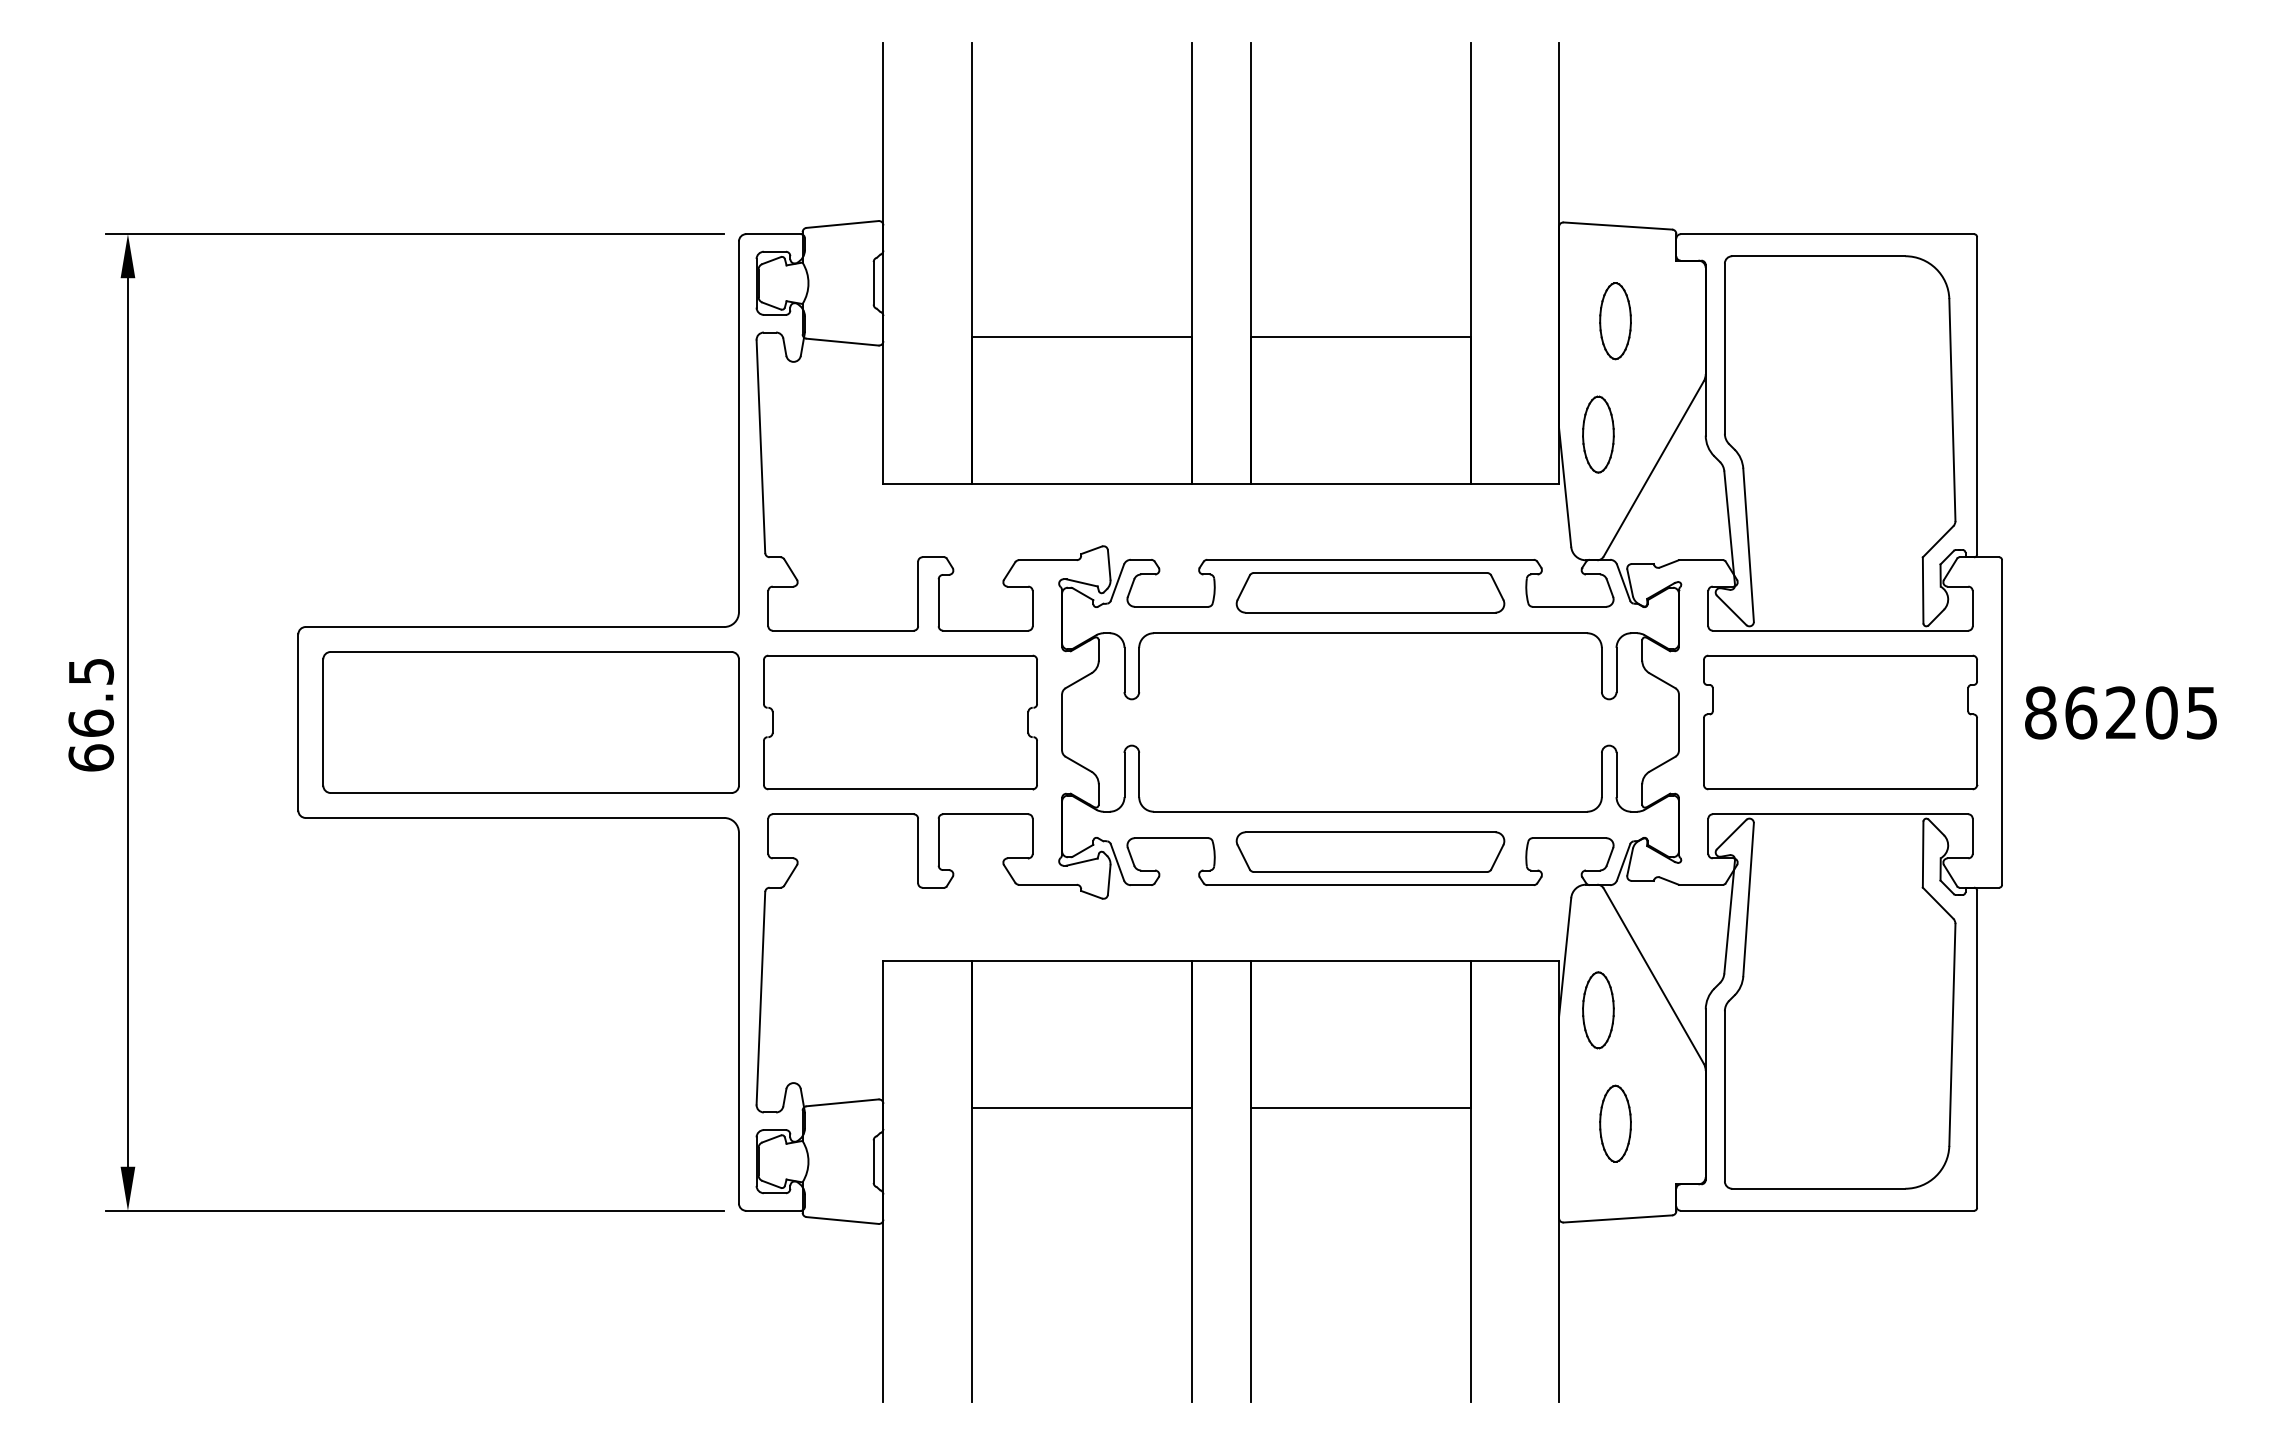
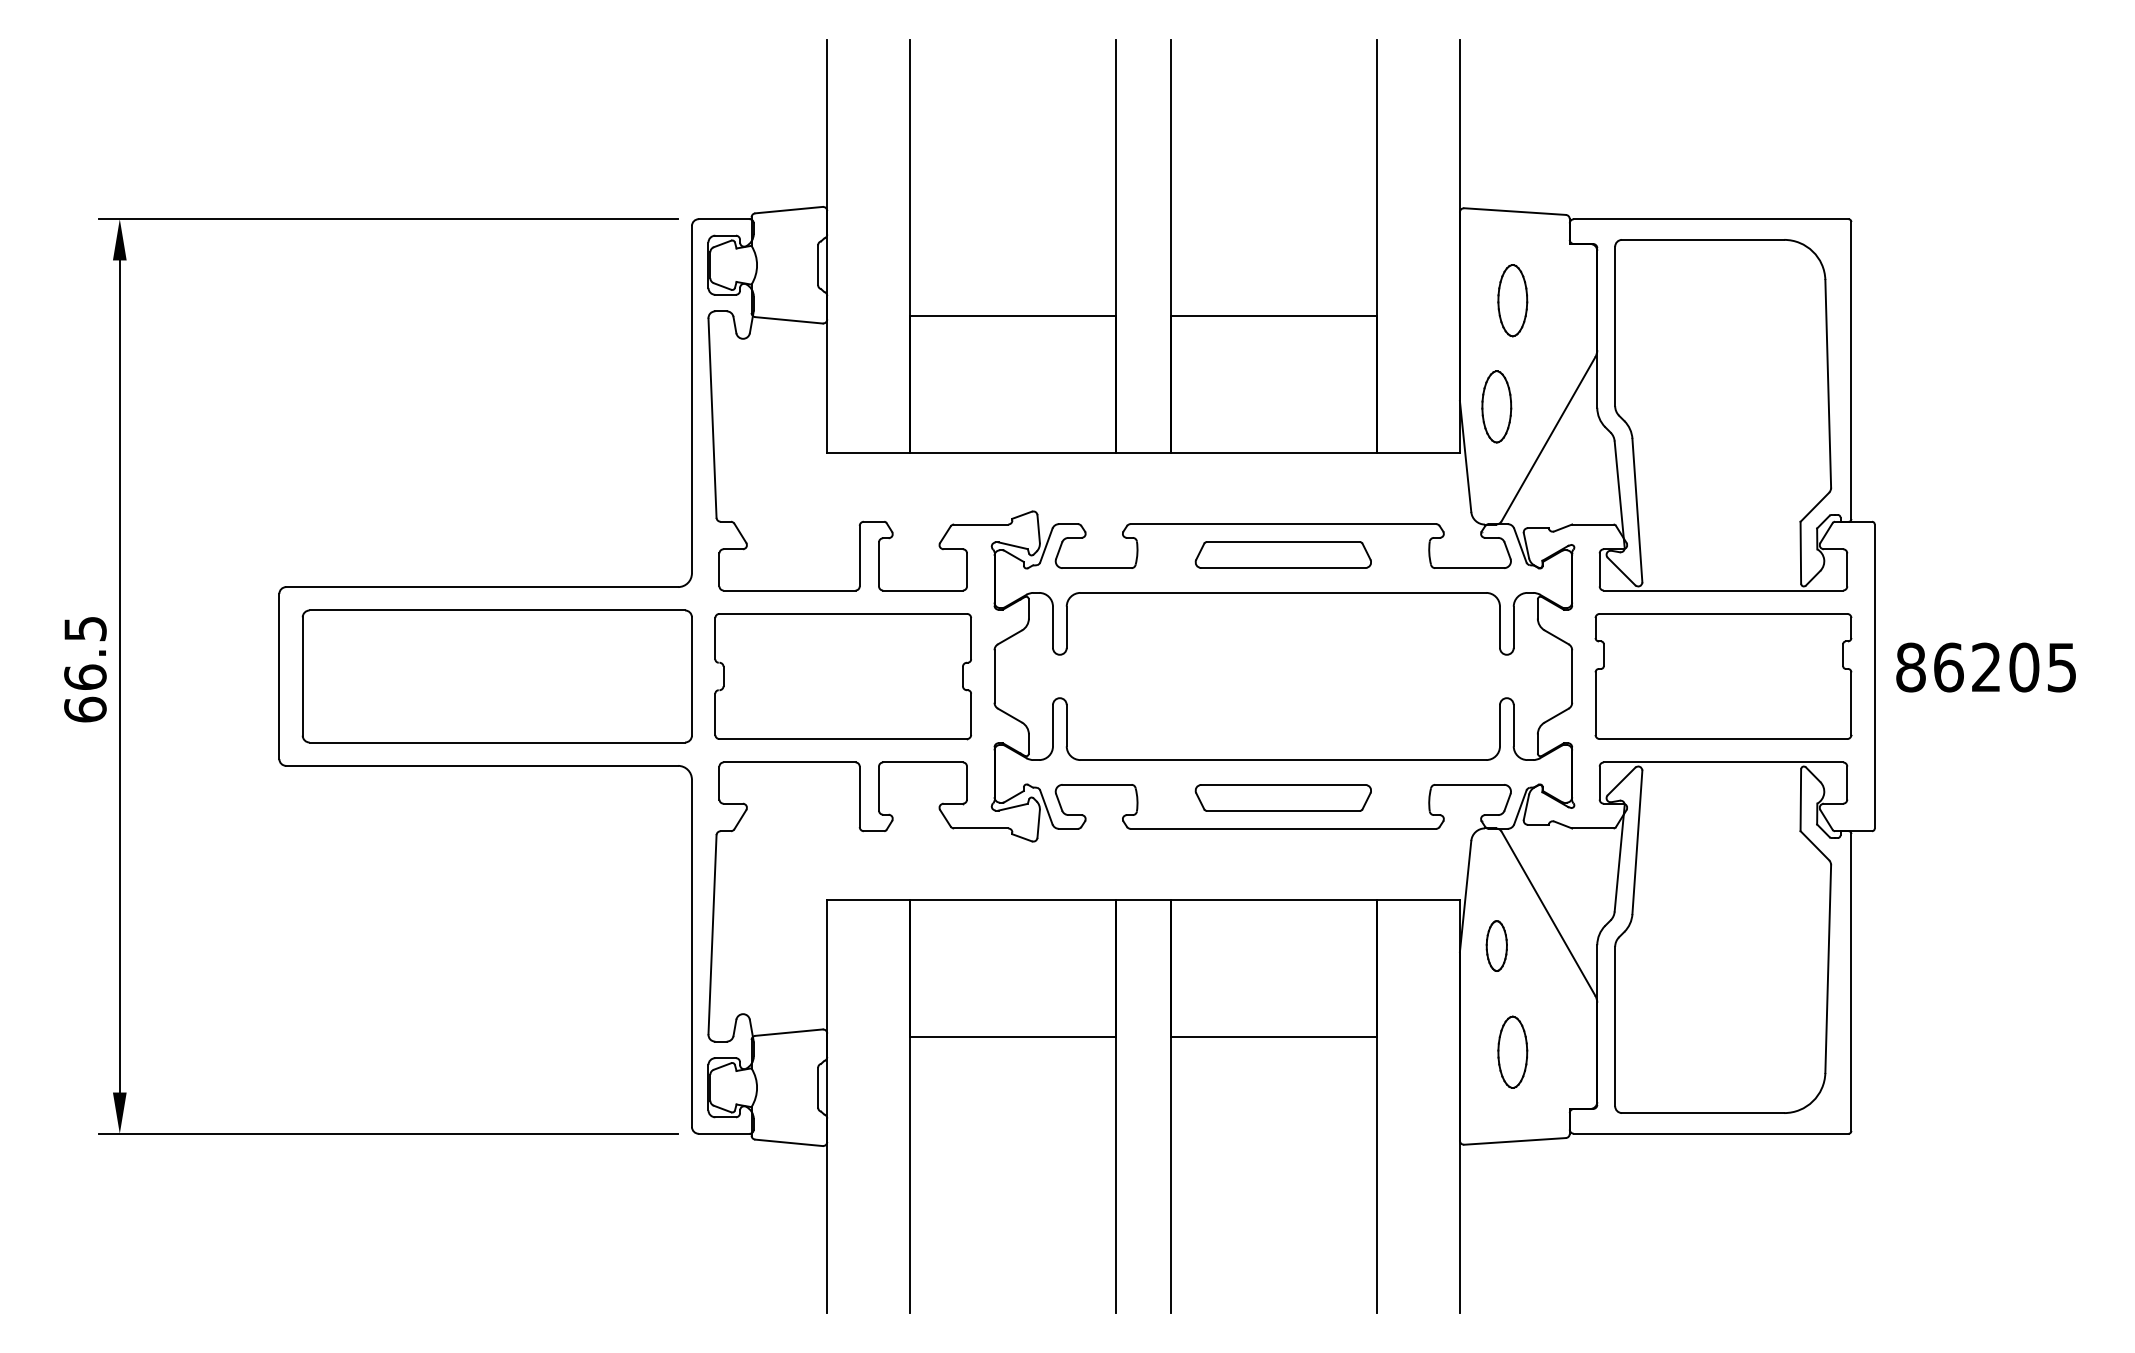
part: (1370, 592) -> (1283, 554), size x0.7
part: (1370, 851) -> (1283, 797), size x0.7
part: (1598, 1009) -> (1496, 945), size x0.7

